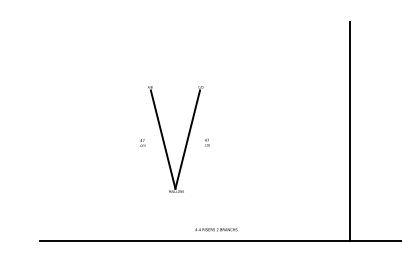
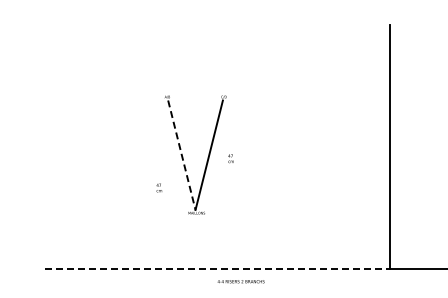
line: (162, 139) -> (181, 155), solid -> dashed
text: (143, 142) -> (159, 187), moved
text: (215, 229) -> (240, 281), moved
line: (195, 241) -> (217, 268), solid -> dashed

